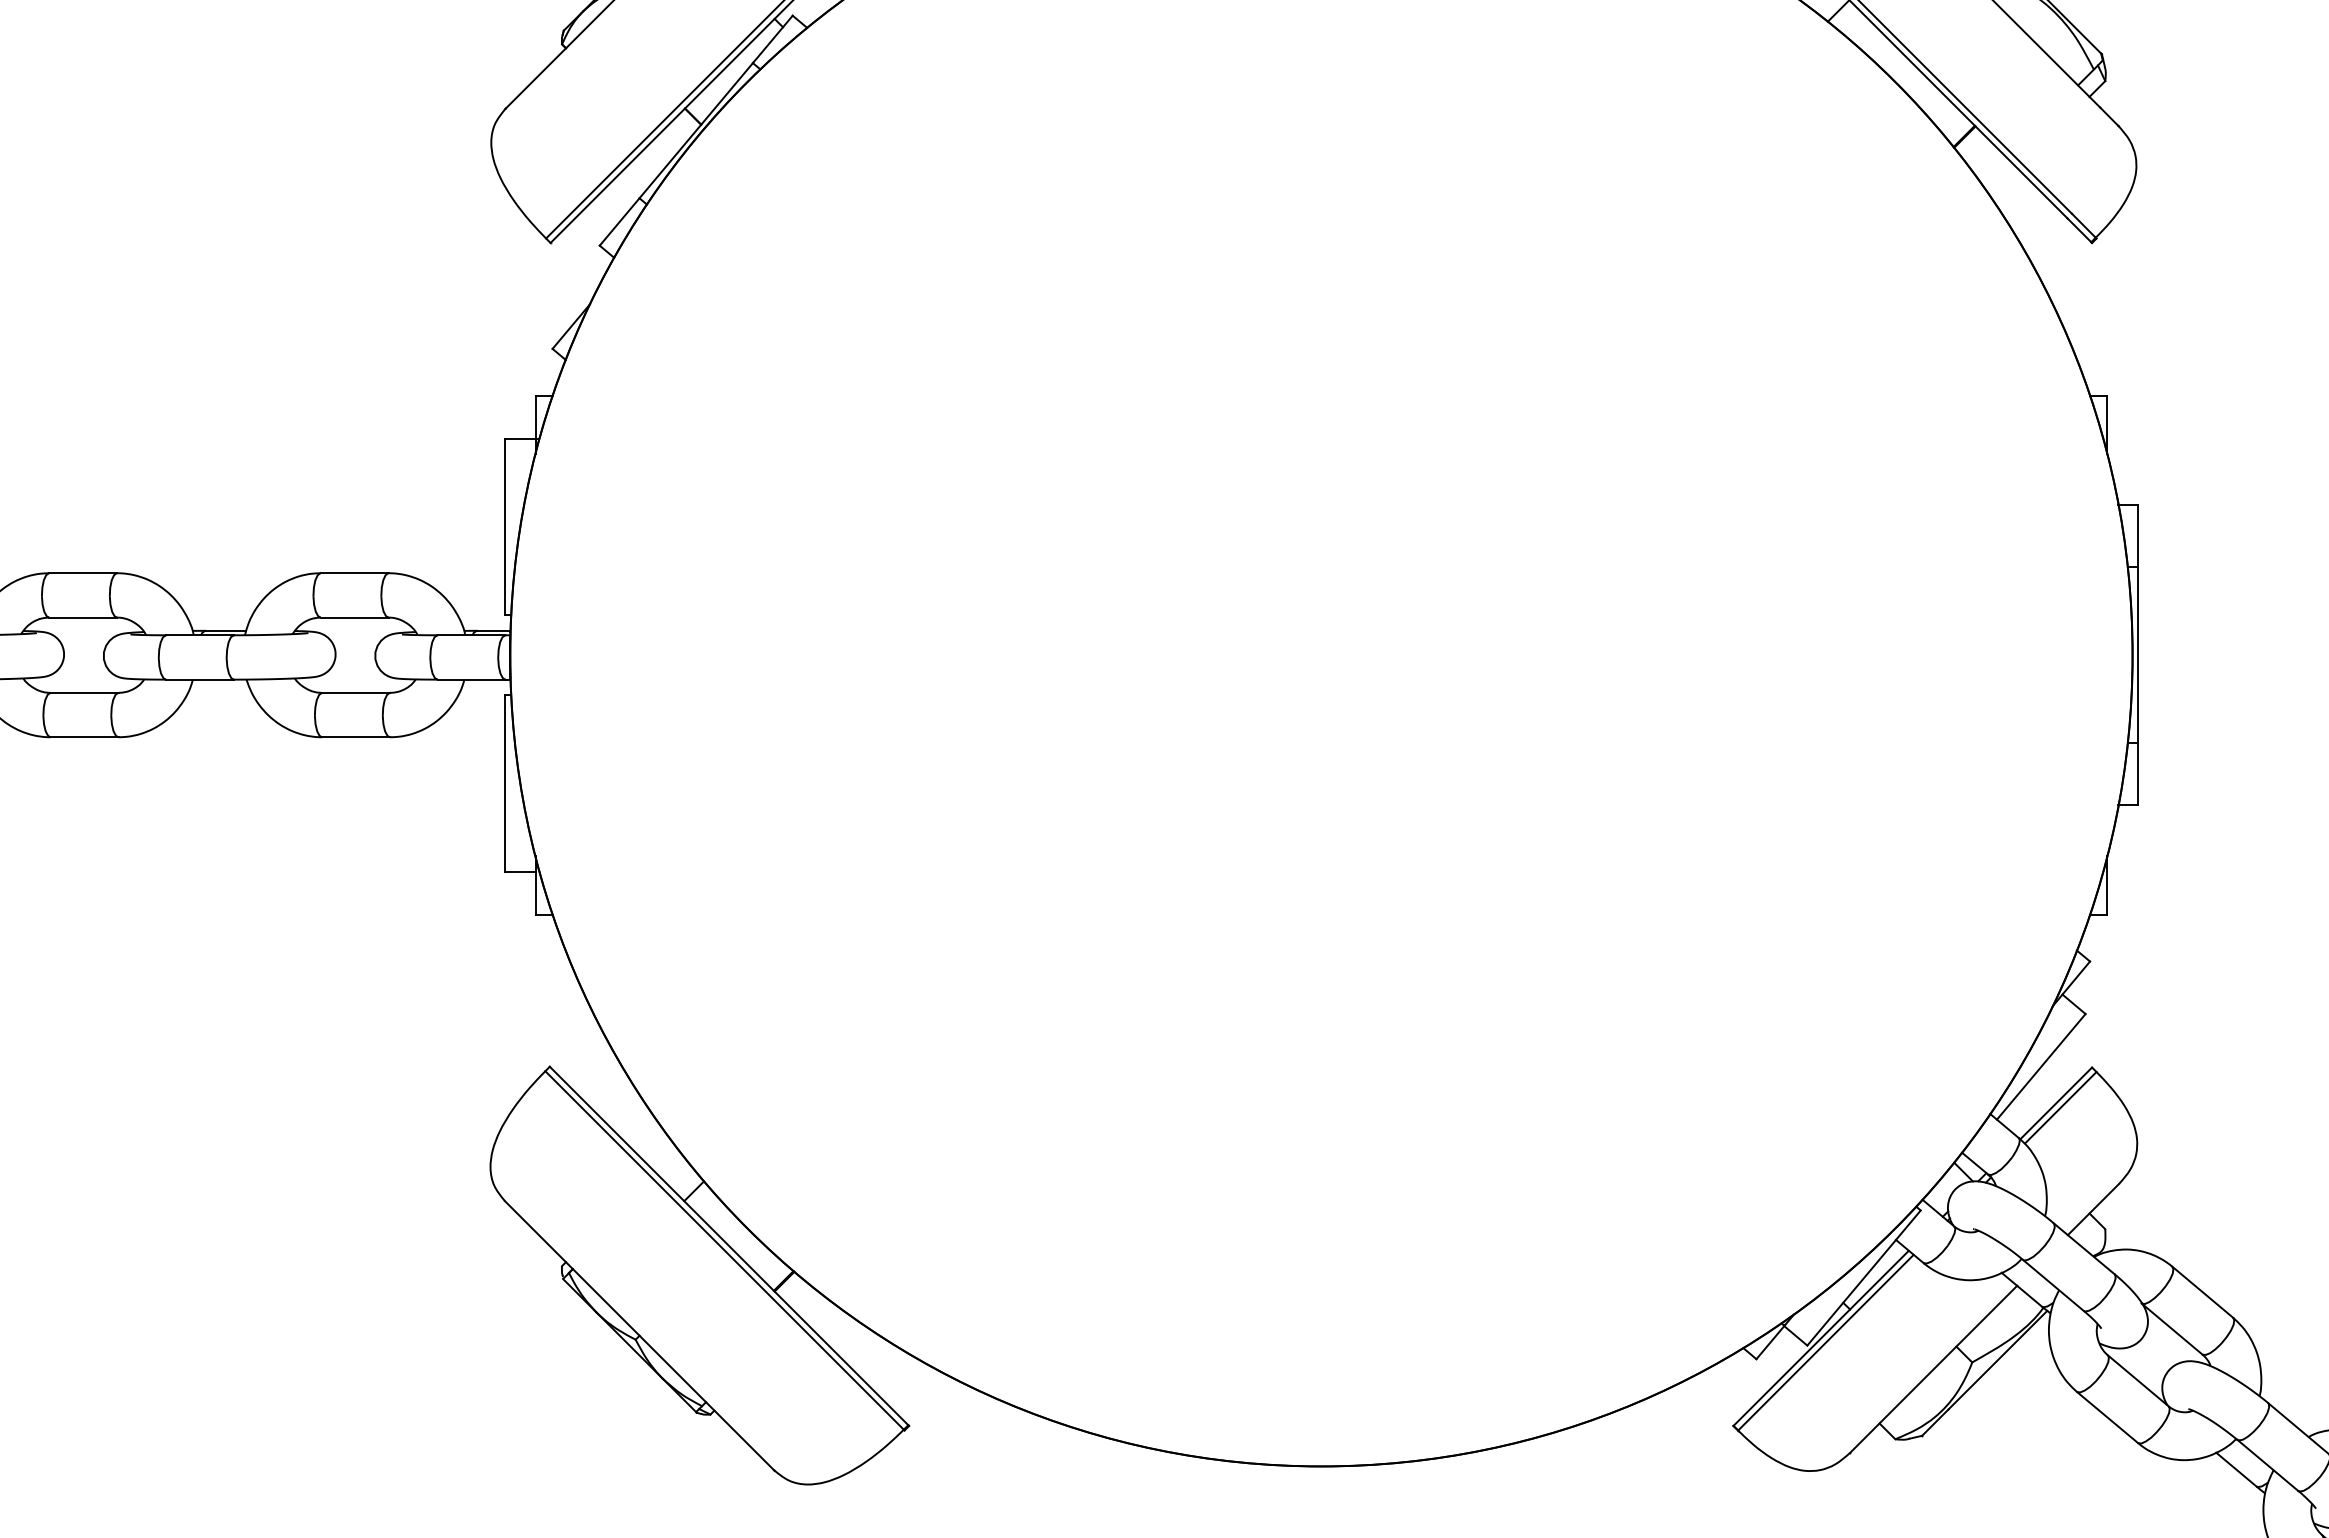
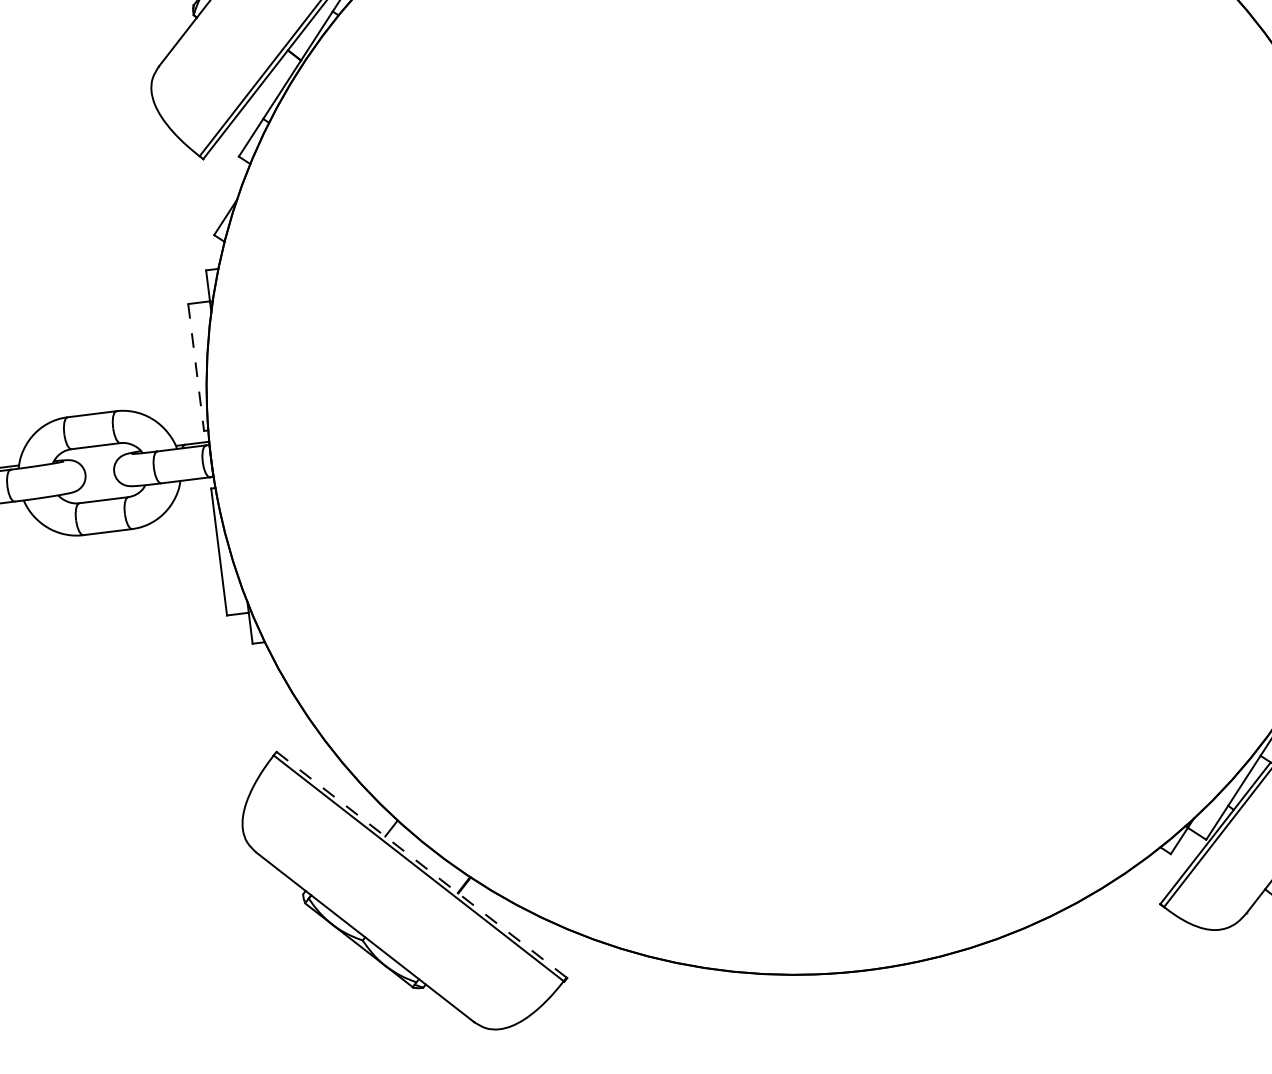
line: (505, 527) -> (196, 367), solid -> dashed
line: (728, 1245) -> (421, 864), solid -> dashed

